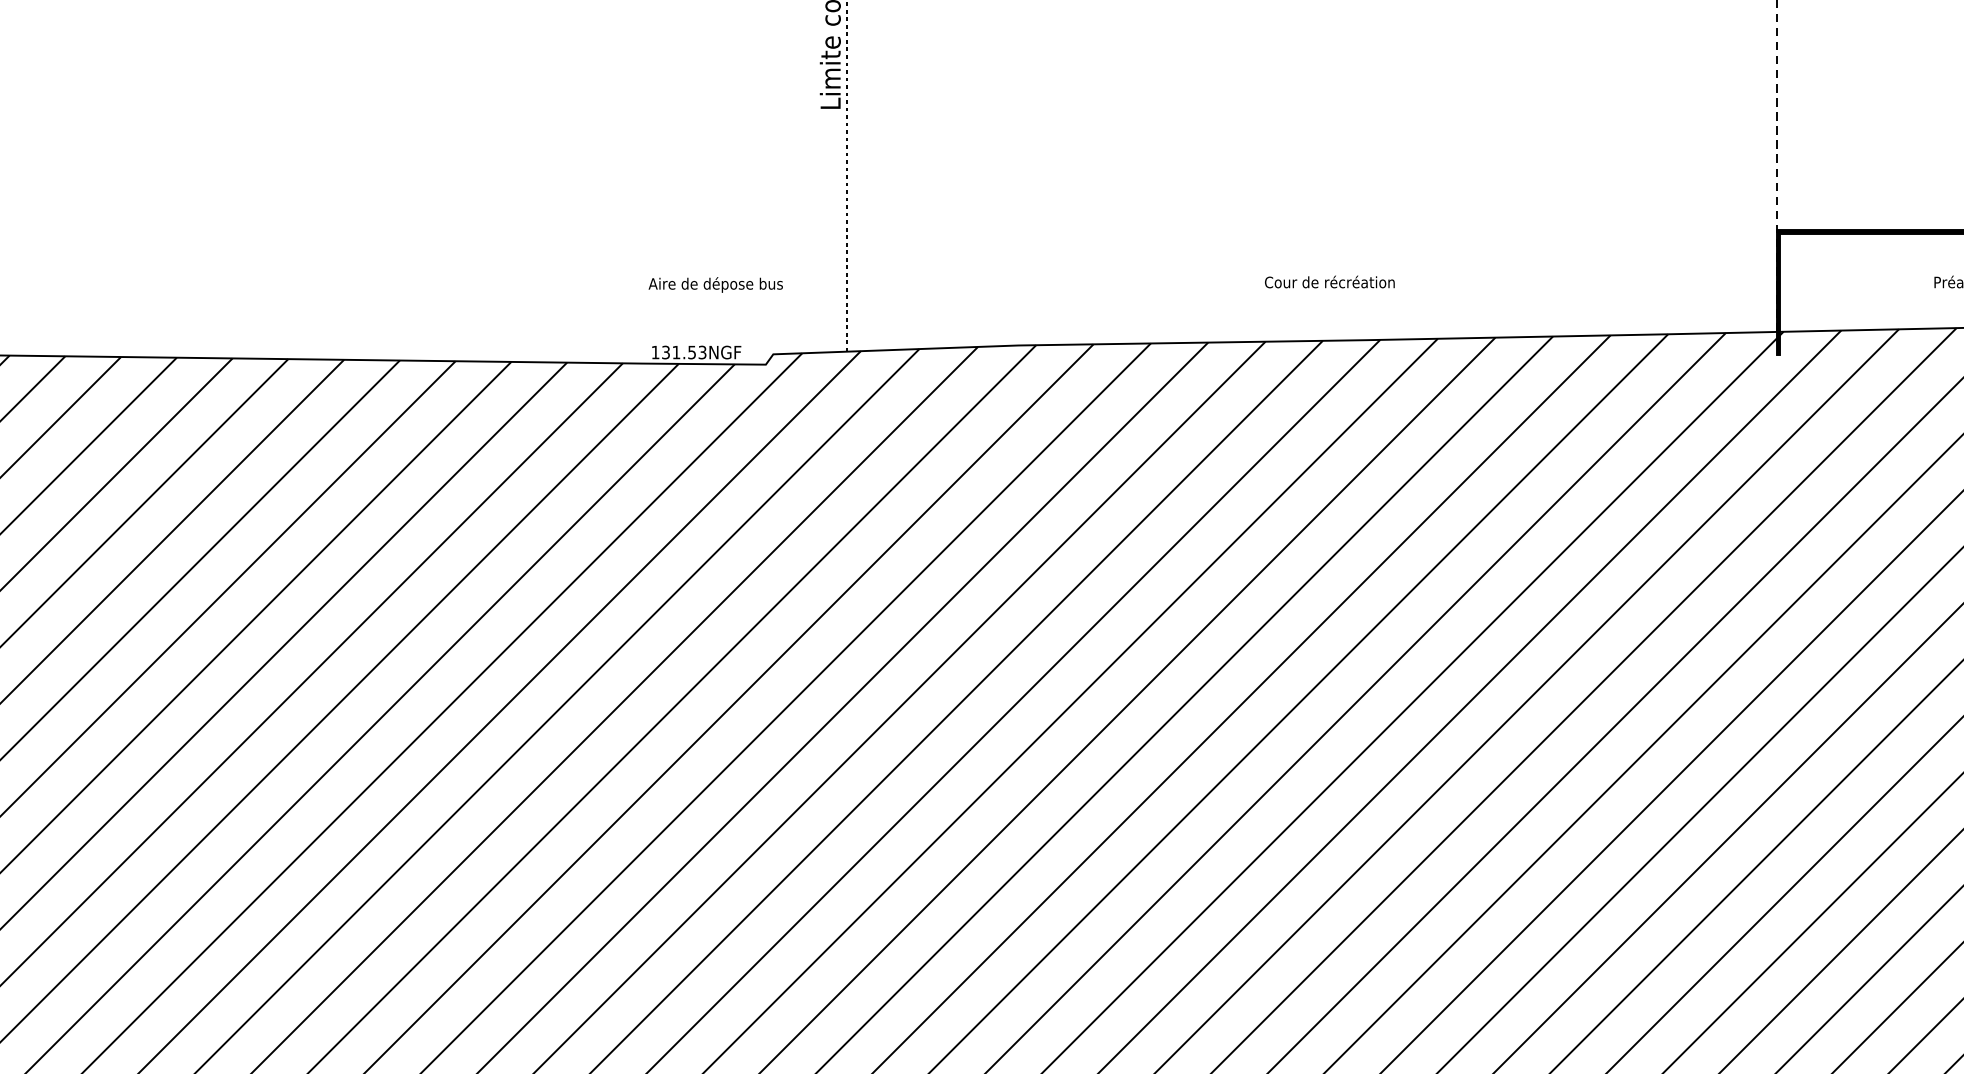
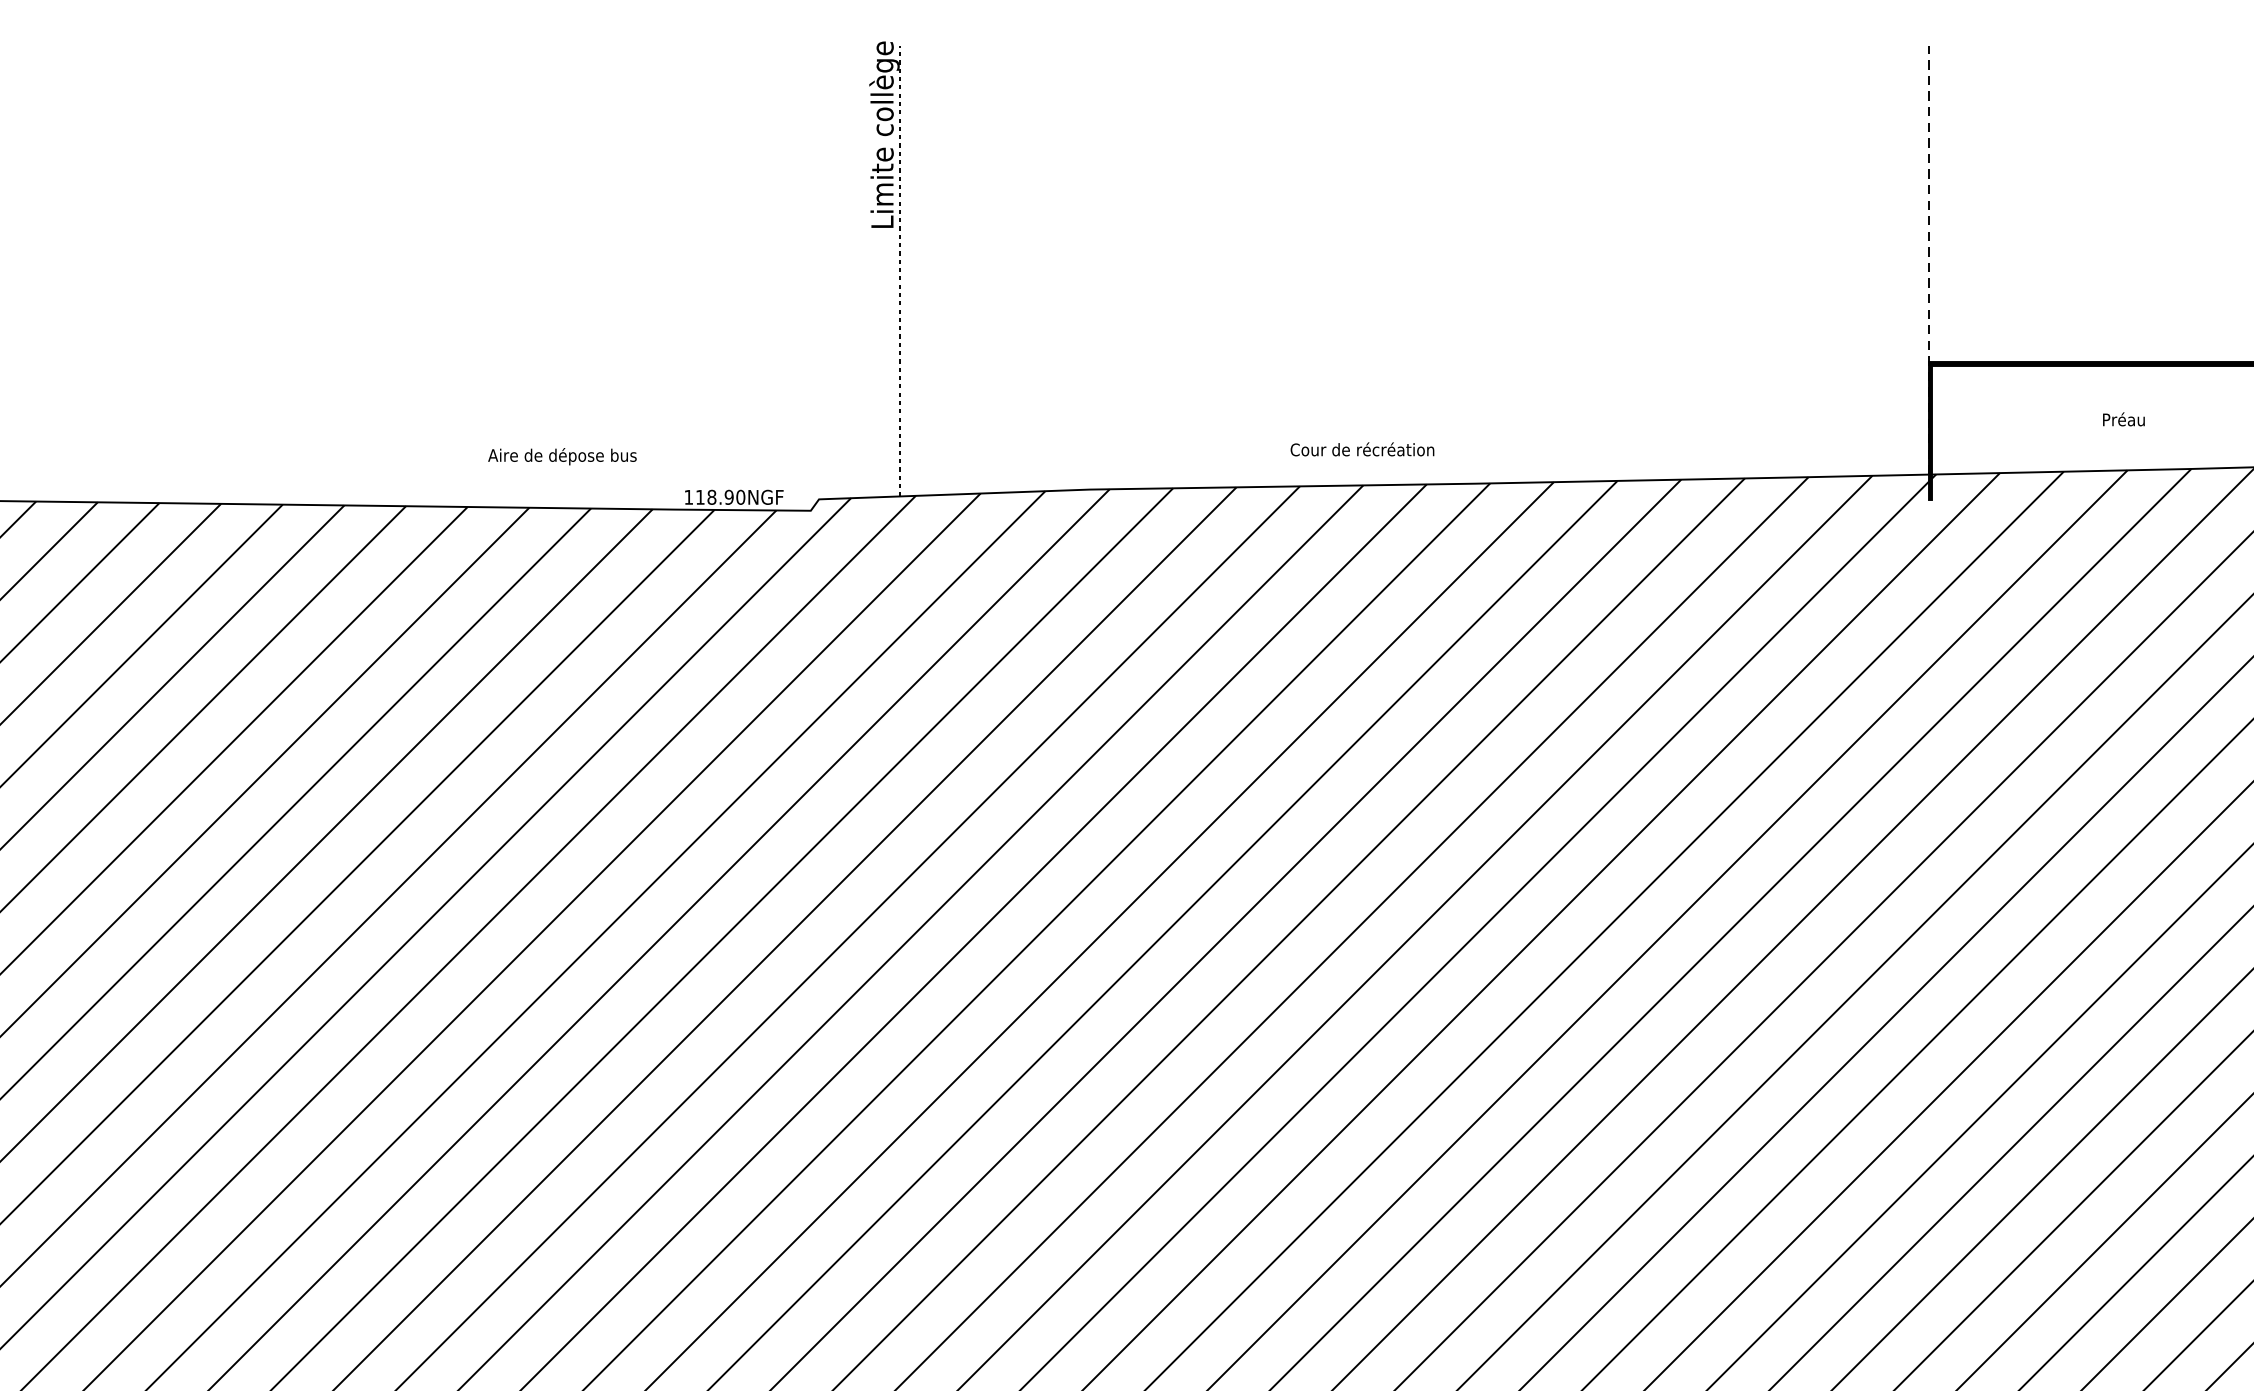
text: (1329, 282) -> (1362, 449), moved
text: (715, 284) -> (562, 456), moved
text: (684, 351) -> (720, 496), 131.53NGF -> 118.90NGF

